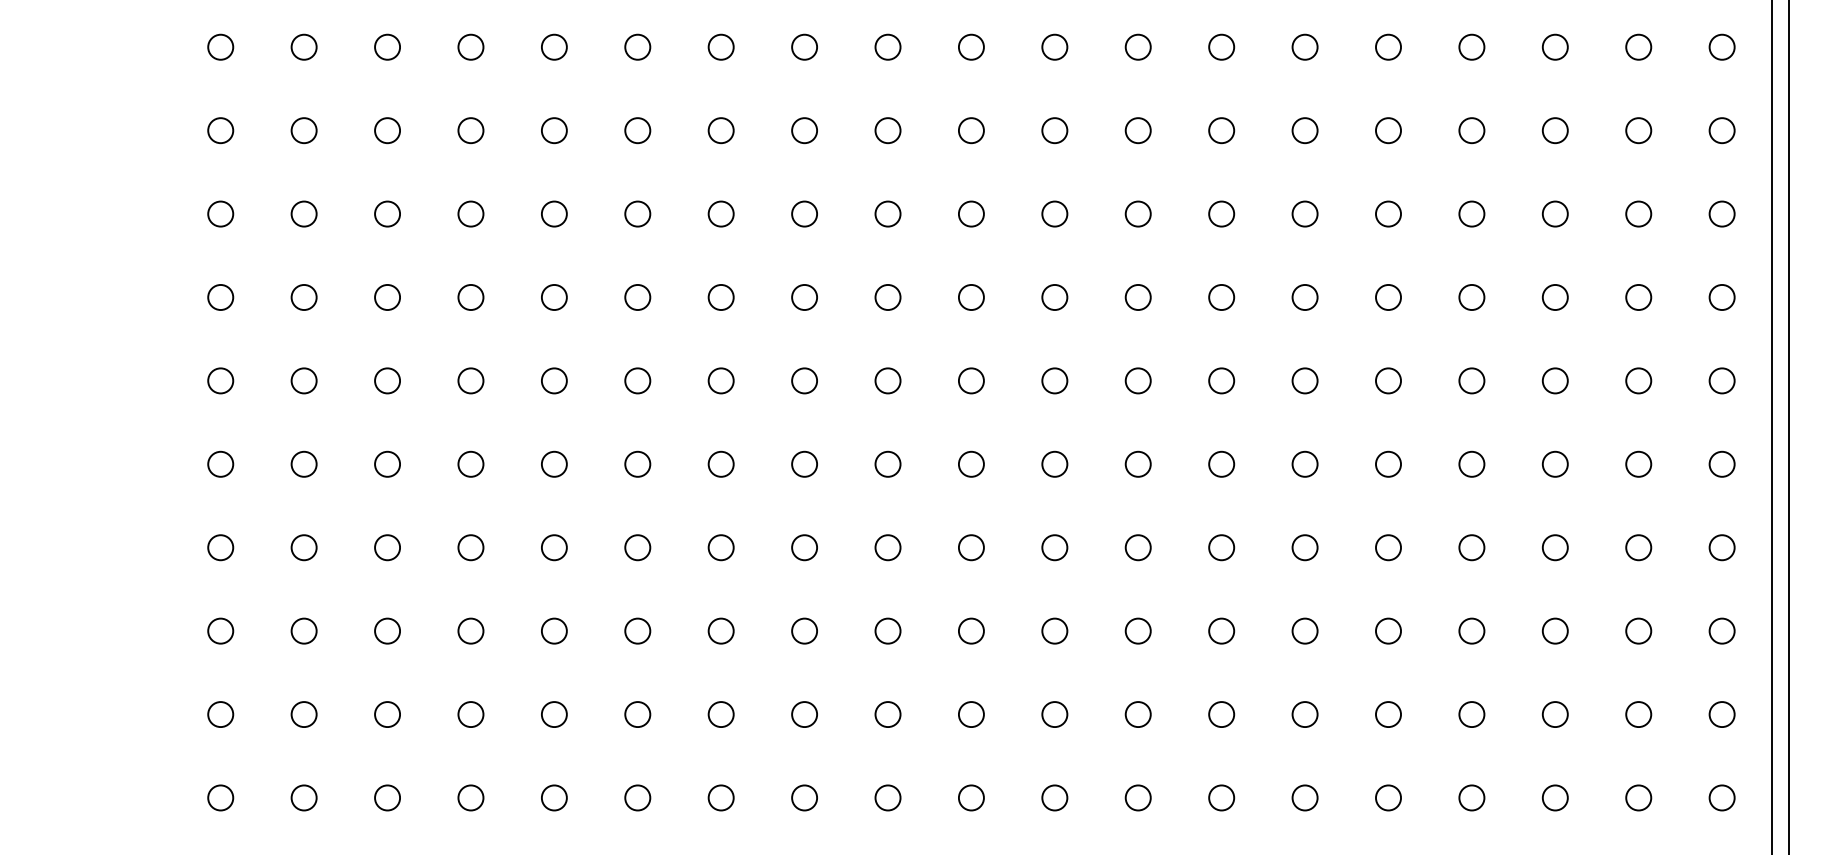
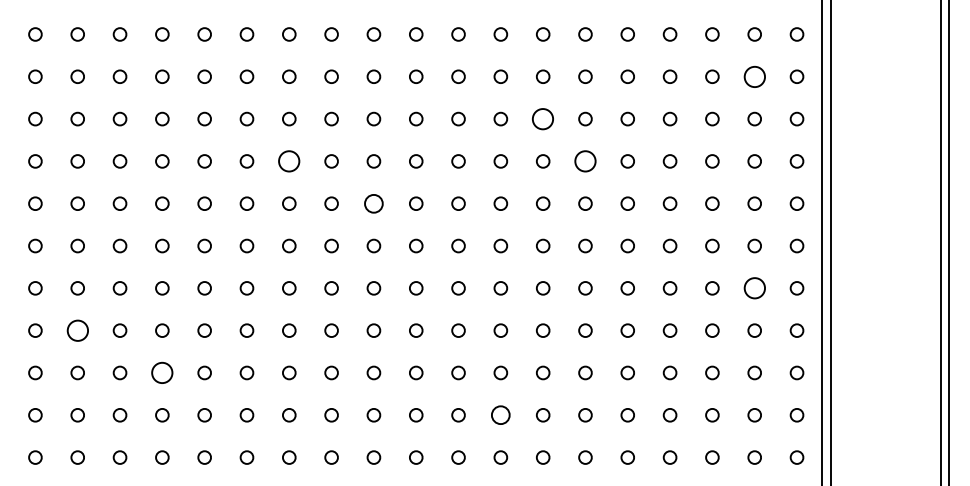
circle: (1638, 46) -> (754, 76), size x1.6
circle: (1222, 129) -> (543, 118), size x1.6
circle: (721, 214) -> (289, 161), size x1.6
circle: (1305, 214) -> (585, 161), size x1.6
circle: (887, 297) -> (373, 203), size x1.4
circle: (1638, 464) -> (754, 288), size x1.6
circle: (303, 547) -> (77, 330), size x1.6
circle: (471, 630) -> (162, 372), size x1.6
circle: (1137, 714) -> (500, 415), size x1.4

